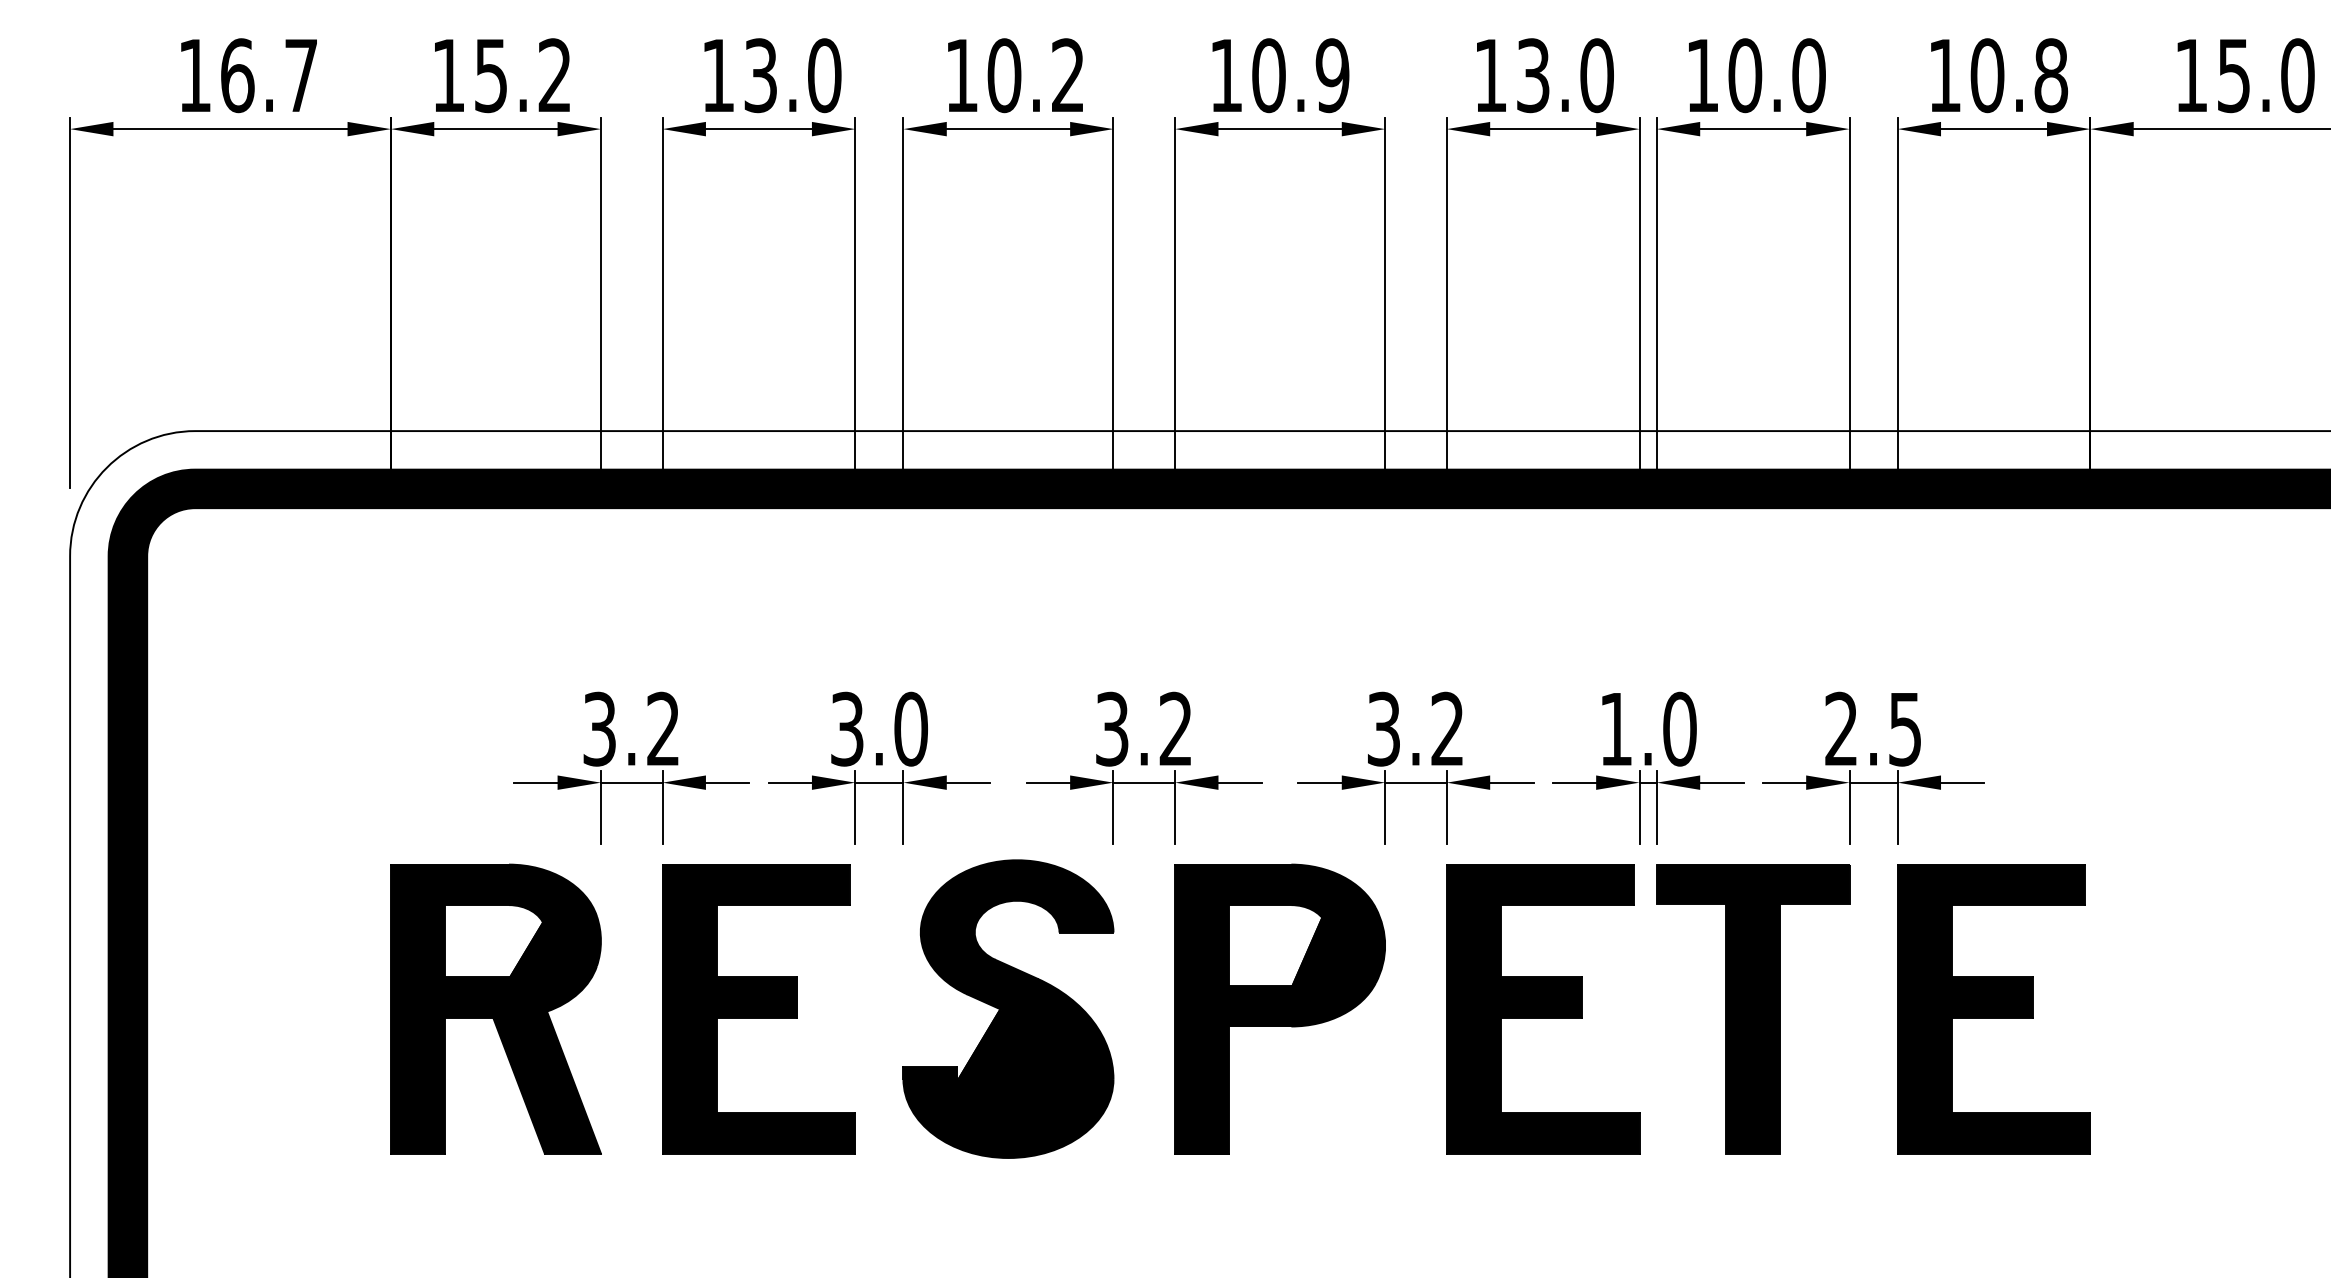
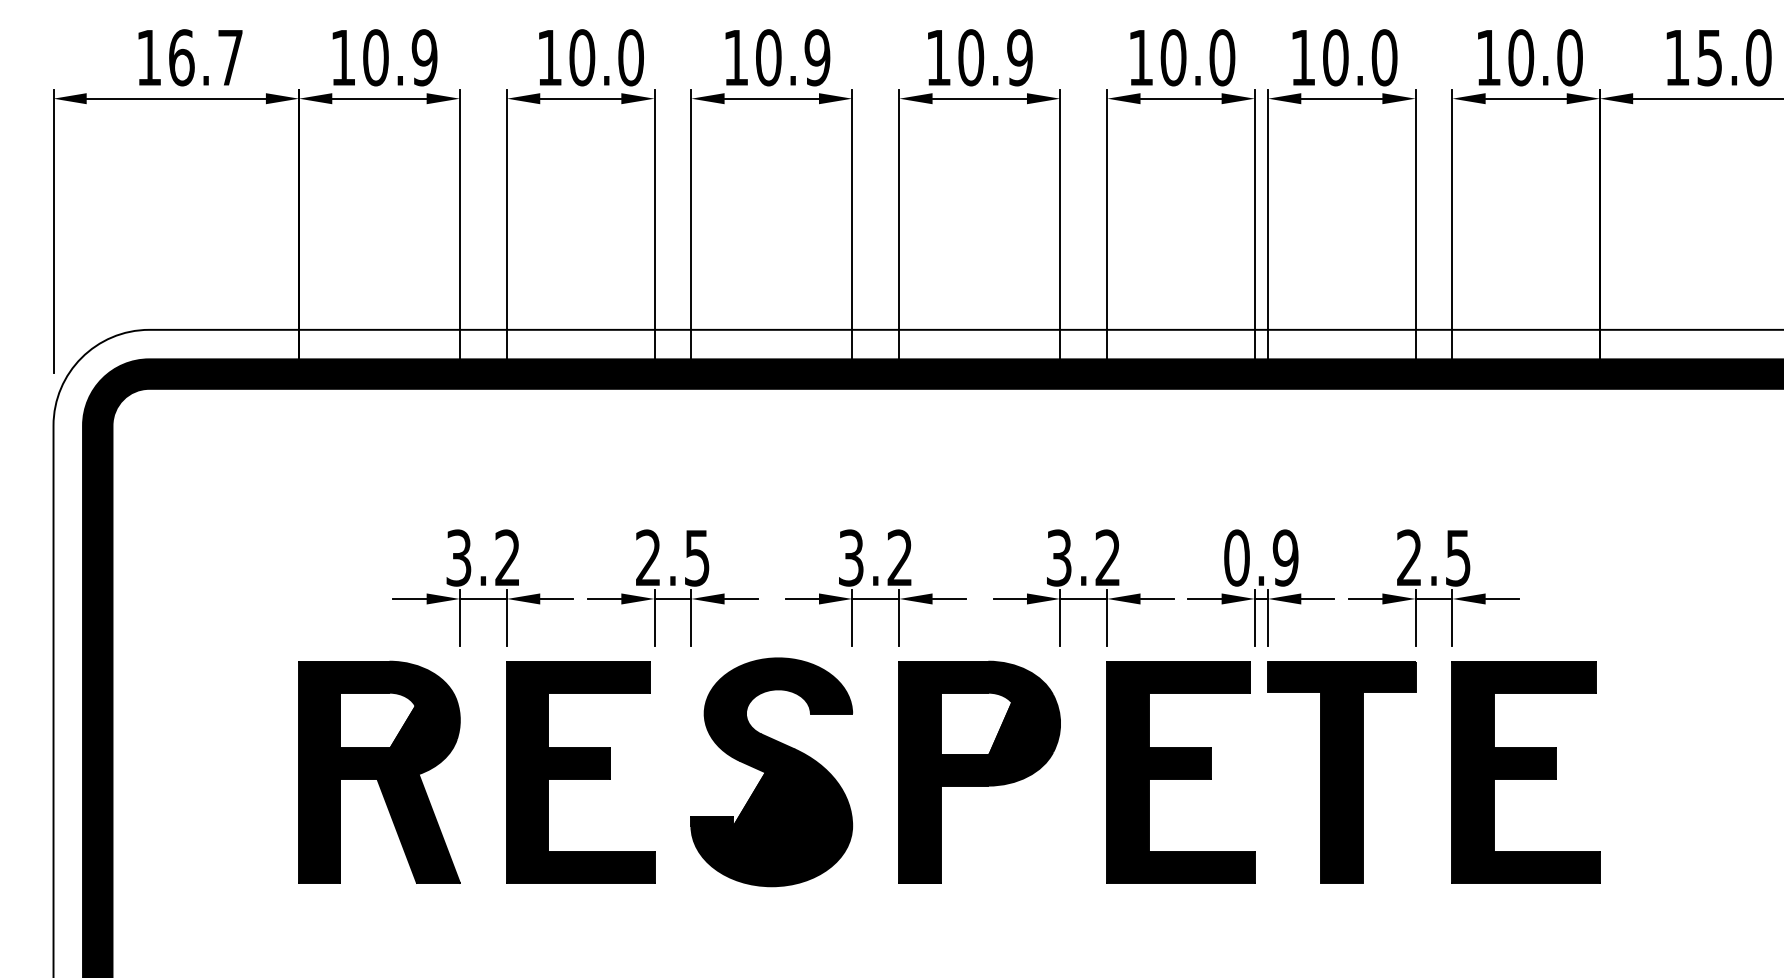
text: (523, 75) -> (400, 57), 15.2 -> 10.9
text: (761, 75) -> (582, 57), 13.0 -> 10.0
text: (1068, 75) -> (817, 57), 10.2 -> 10.9
text: (1533, 75) -> (1173, 57), 13.0 -> 10.0
text: (2050, 75) -> (1569, 57), 10.8 -> 10.0
text: (880, 728) -> (673, 557), 3.0 -> 2.5
text: (1648, 728) -> (1261, 557), 1.0 -> 0.9

